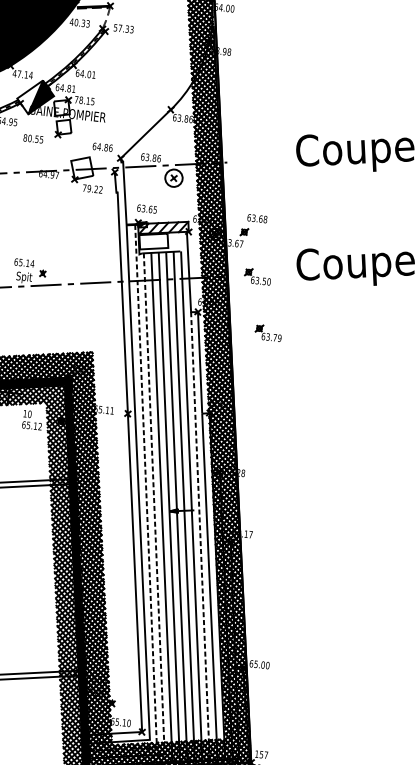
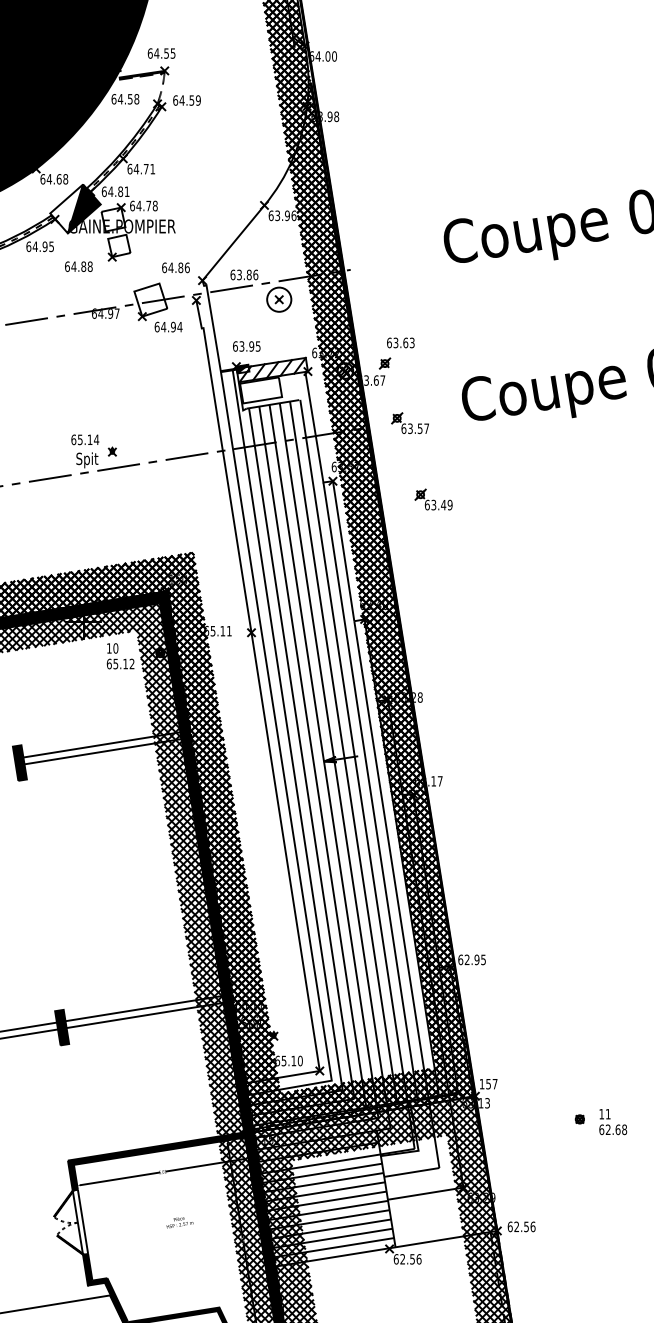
text: (79, 23) -> (125, 99), 40.33 -> 64.58
text: (123, 28) -> (186, 100), 57.33 -> 64.59
text: (22, 74) -> (54, 179), 47.14 -> 64.68
text: (88, 74) -> (145, 168), 64.01 -> 64.71
text: (84, 100) -> (143, 205), 78.15 -> 64.78
text: (186, 118) -> (287, 215), 63.86 -> 63.96
text: (33, 138) -> (78, 266), 80.55 -> 64.88
text: (92, 188) -> (168, 326), 79.22 -> 64.94
text: (150, 209) -> (251, 346), 63.65 -> 63.95
text: (265, 219) -> (411, 342), 63.68 -> 63.63
text: (268, 281) -> (426, 428), 63.50 -> 63.57
text: (274, 338) -> (443, 505), 63.79 -> 63.49
line: (154, 504) -> (301, 754), dashed -> solid
line: (147, 522) -> (295, 779), dashed -> solid
line: (200, 536) -> (370, 791), dashed -> solid
text: (262, 664) -> (475, 959), 65.00 -> 62.95

